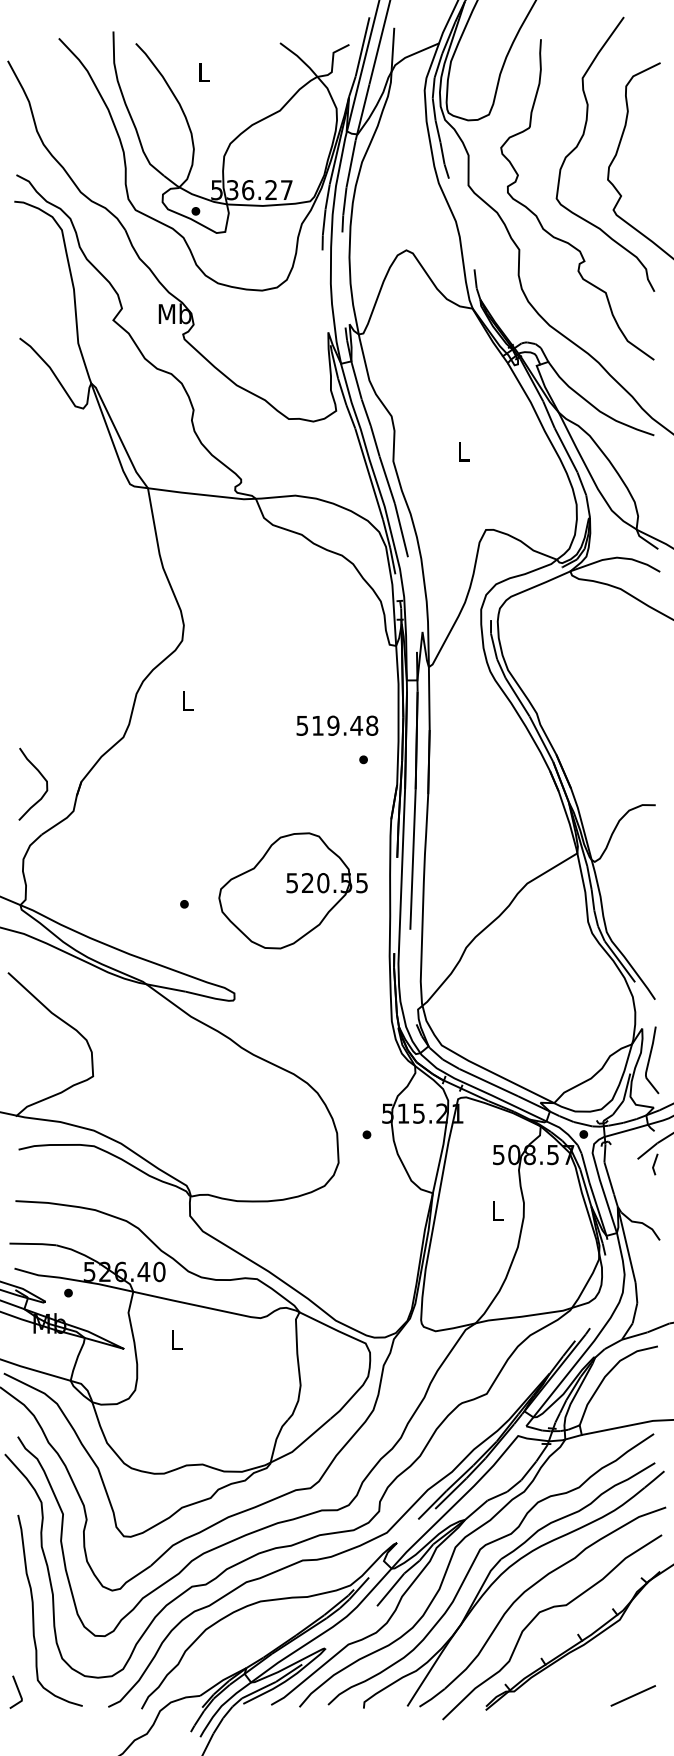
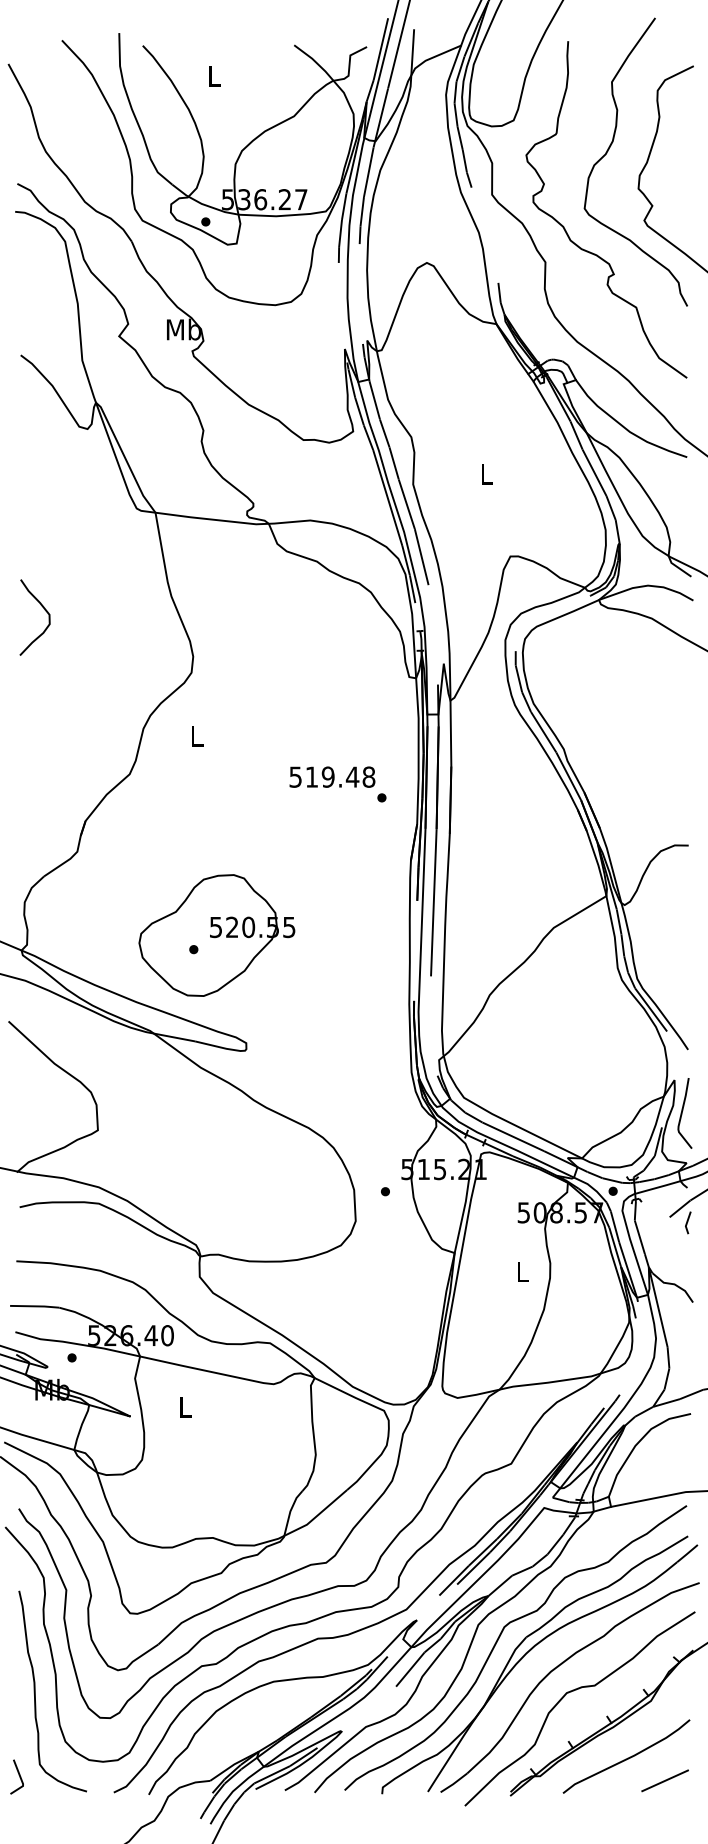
text: (337, 725) -> (332, 776), moved
curve: (42, 777) -> (44, 610), moved
part: (292, 890) -> (216, 935), moved
curve: (597, 1673) -> (627, 1757), added

